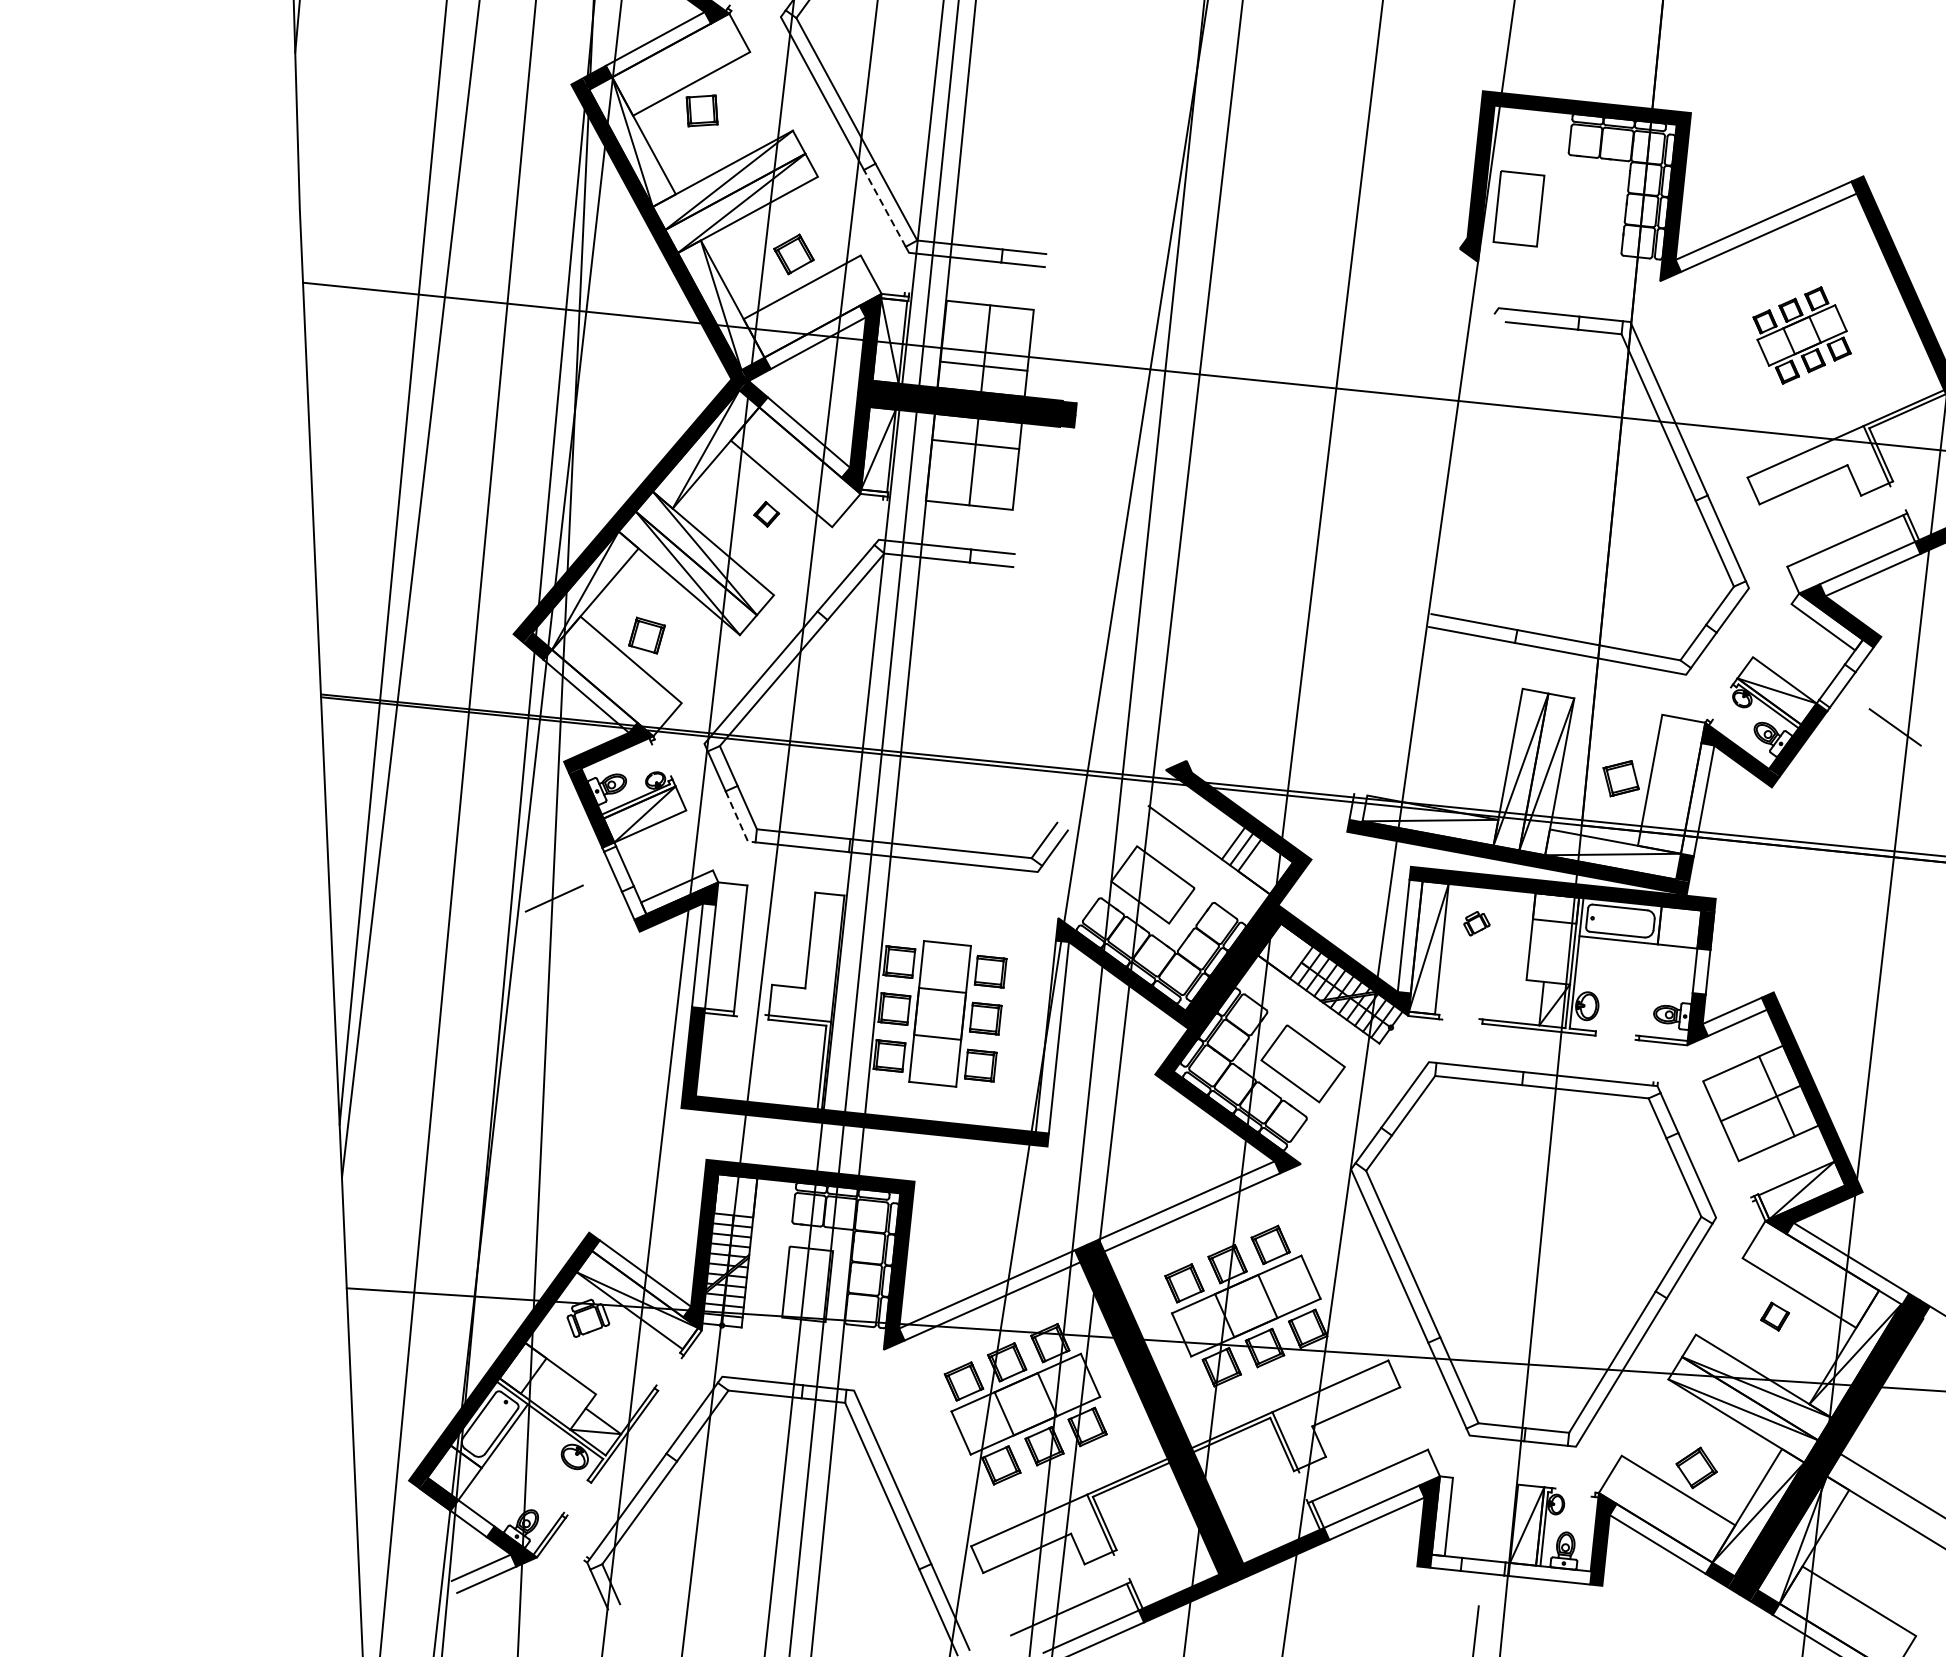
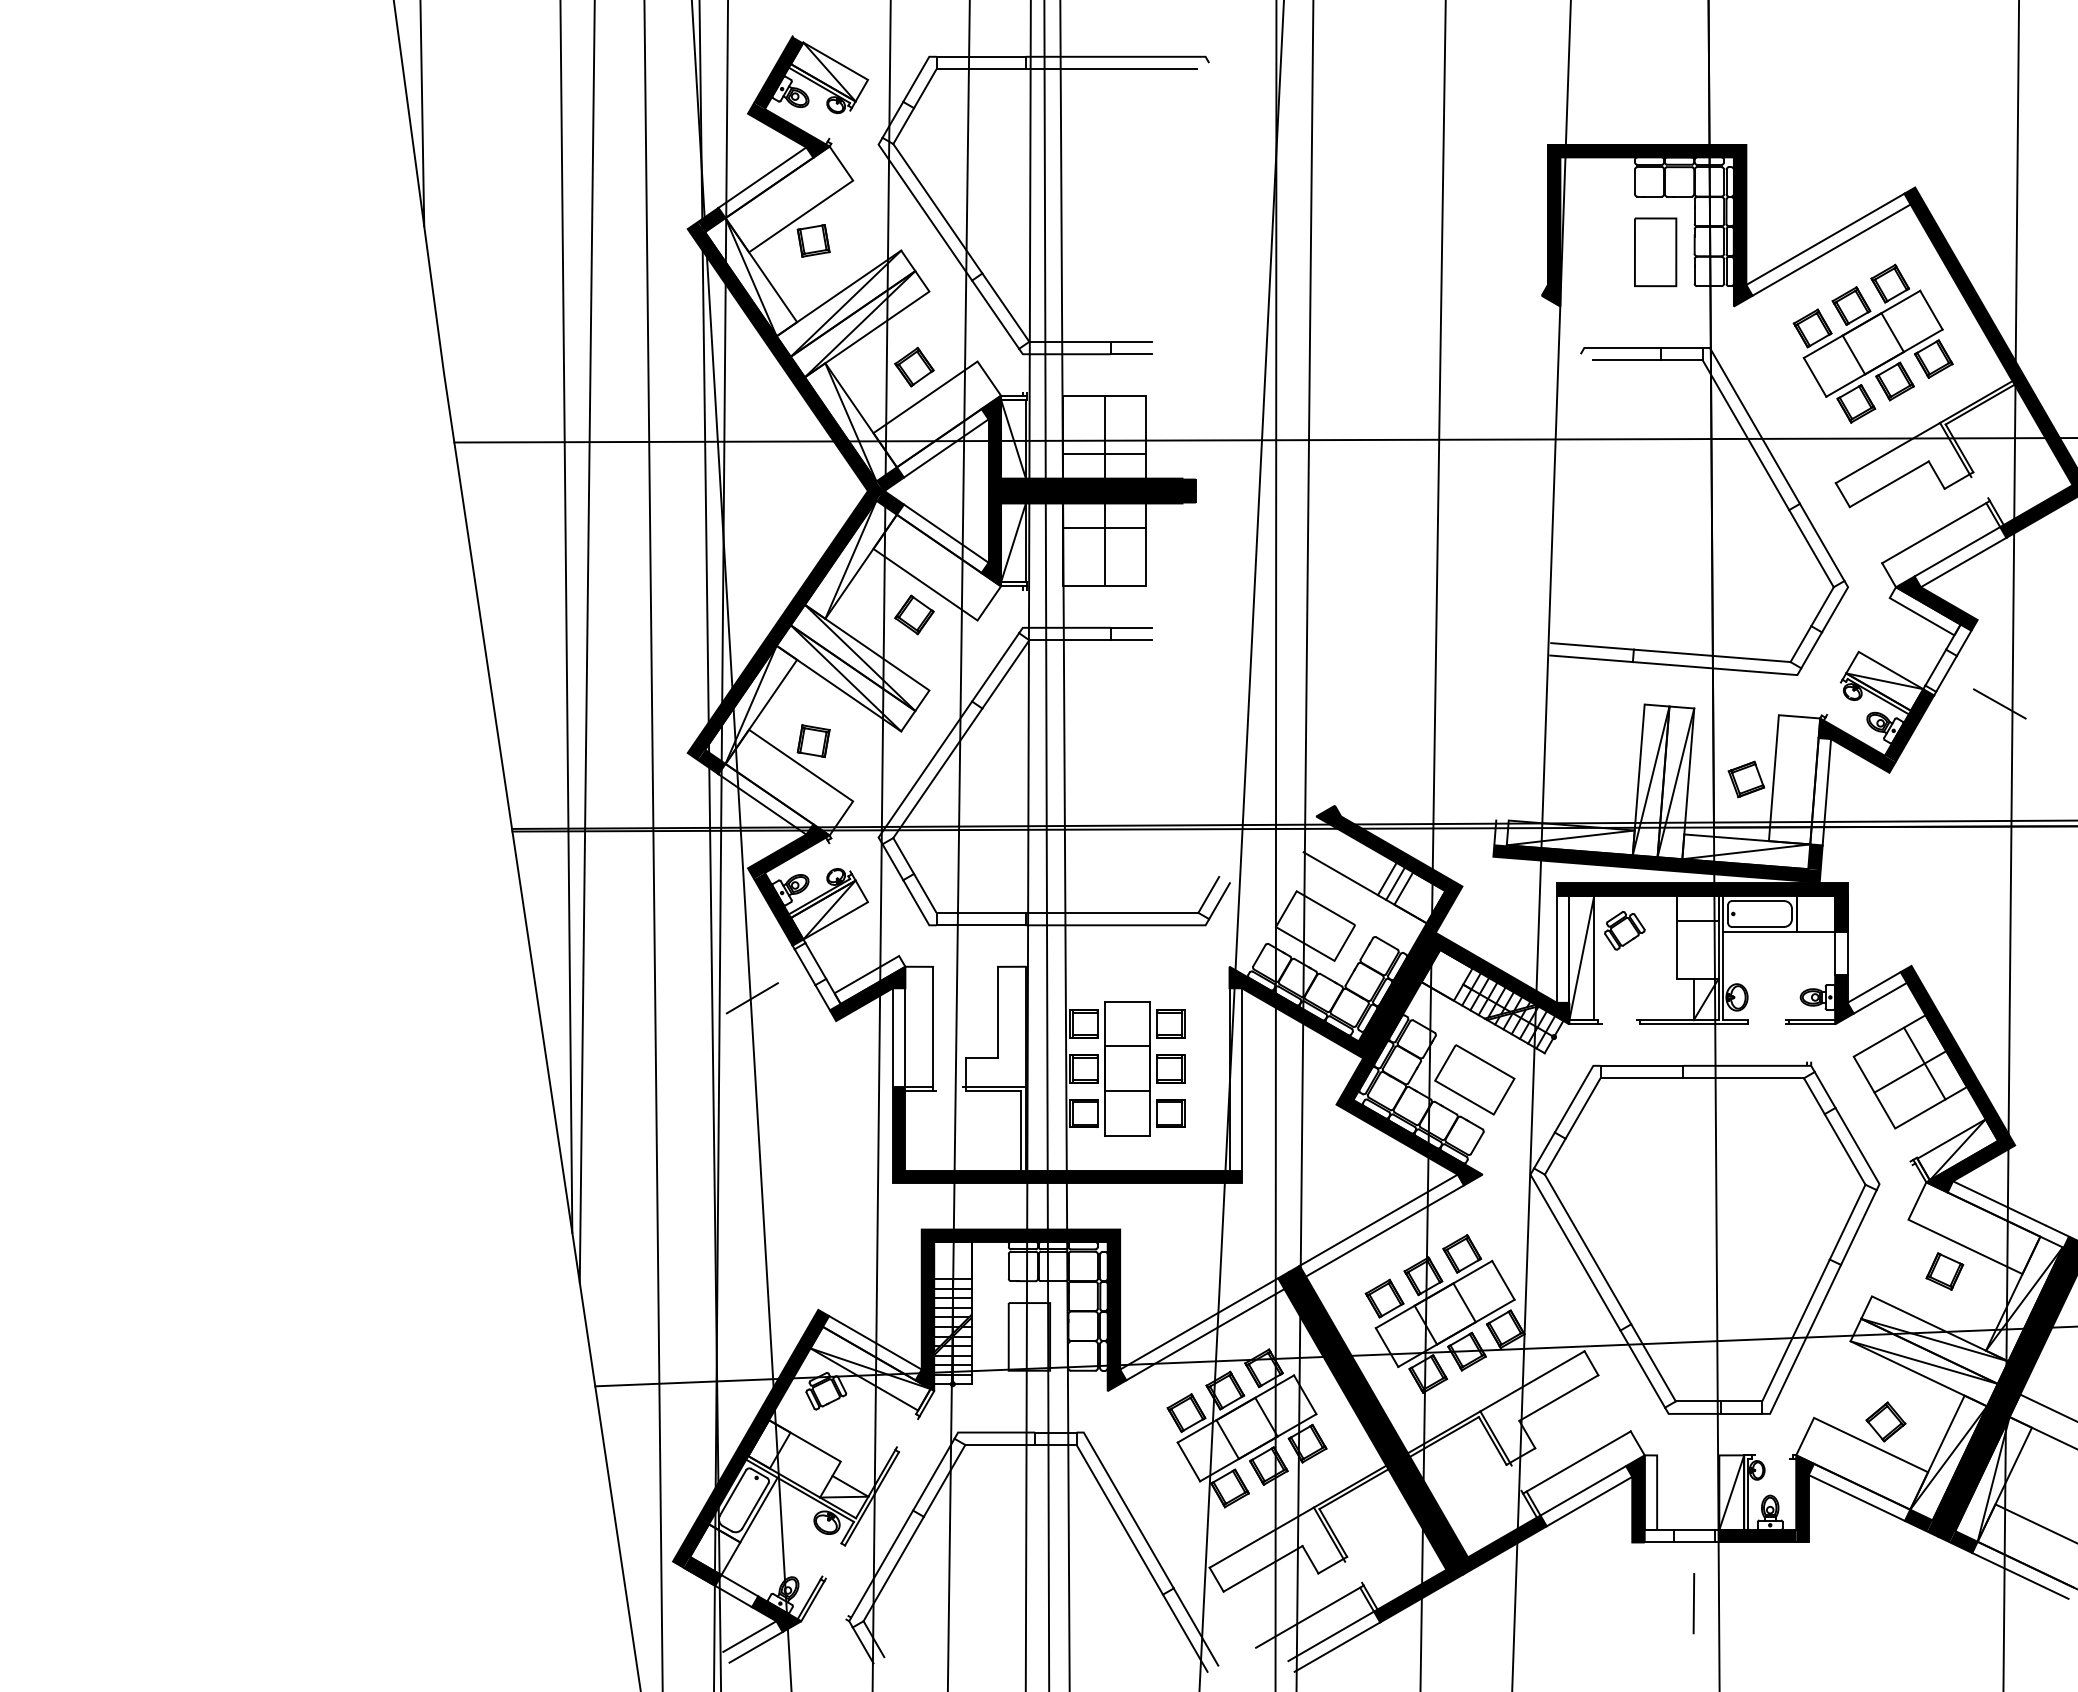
line: (884, 208) -> (995, 314), dashed -> solid
part: (1518, 209) -> (1655, 252), moved
part: (1801, 335) -> (1872, 343), size x1.67
part: (766, 513) -> (914, 614), size x1.67
line: (738, 820) -> (918, 906), dashed -> solid
part: (1476, 923) -> (1624, 930), size x1.67
part: (1774, 1316) -> (1944, 1271), size x1.43
fill: (1549, 1573) -> (1757, 1536), added

